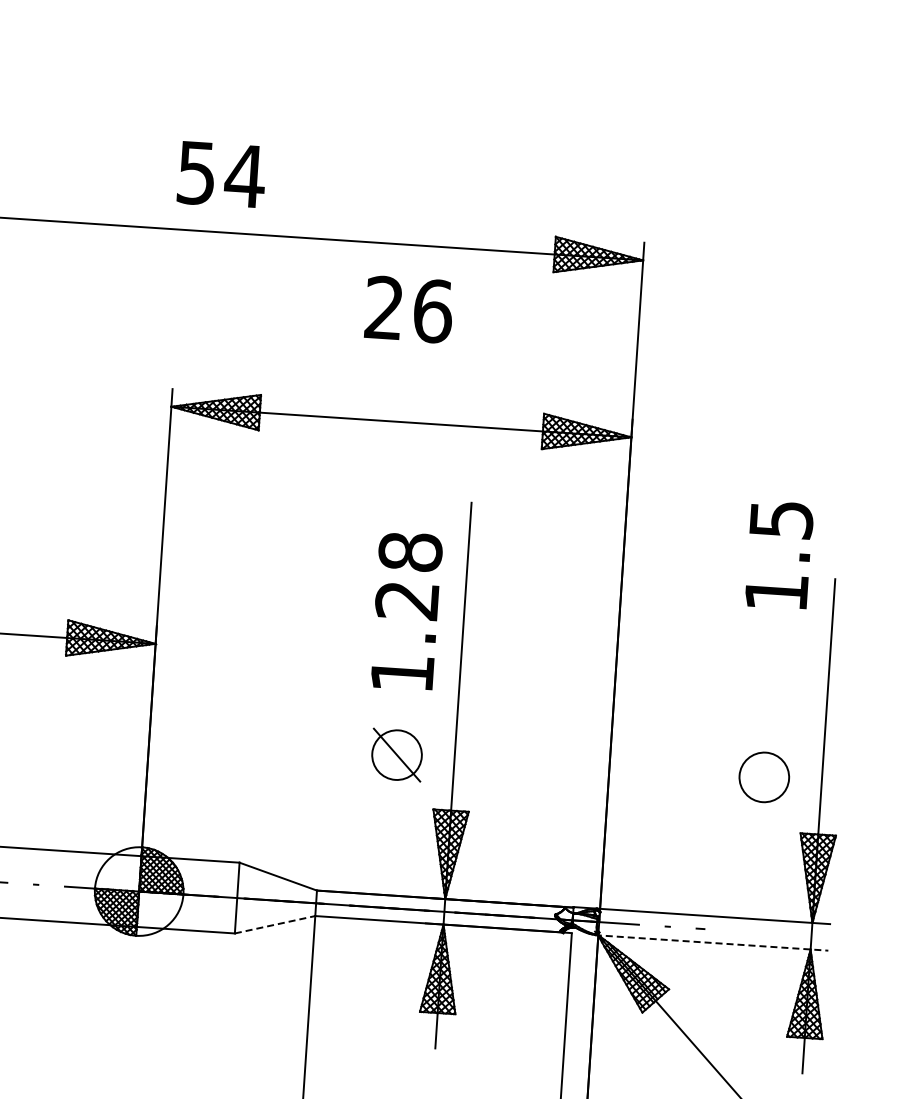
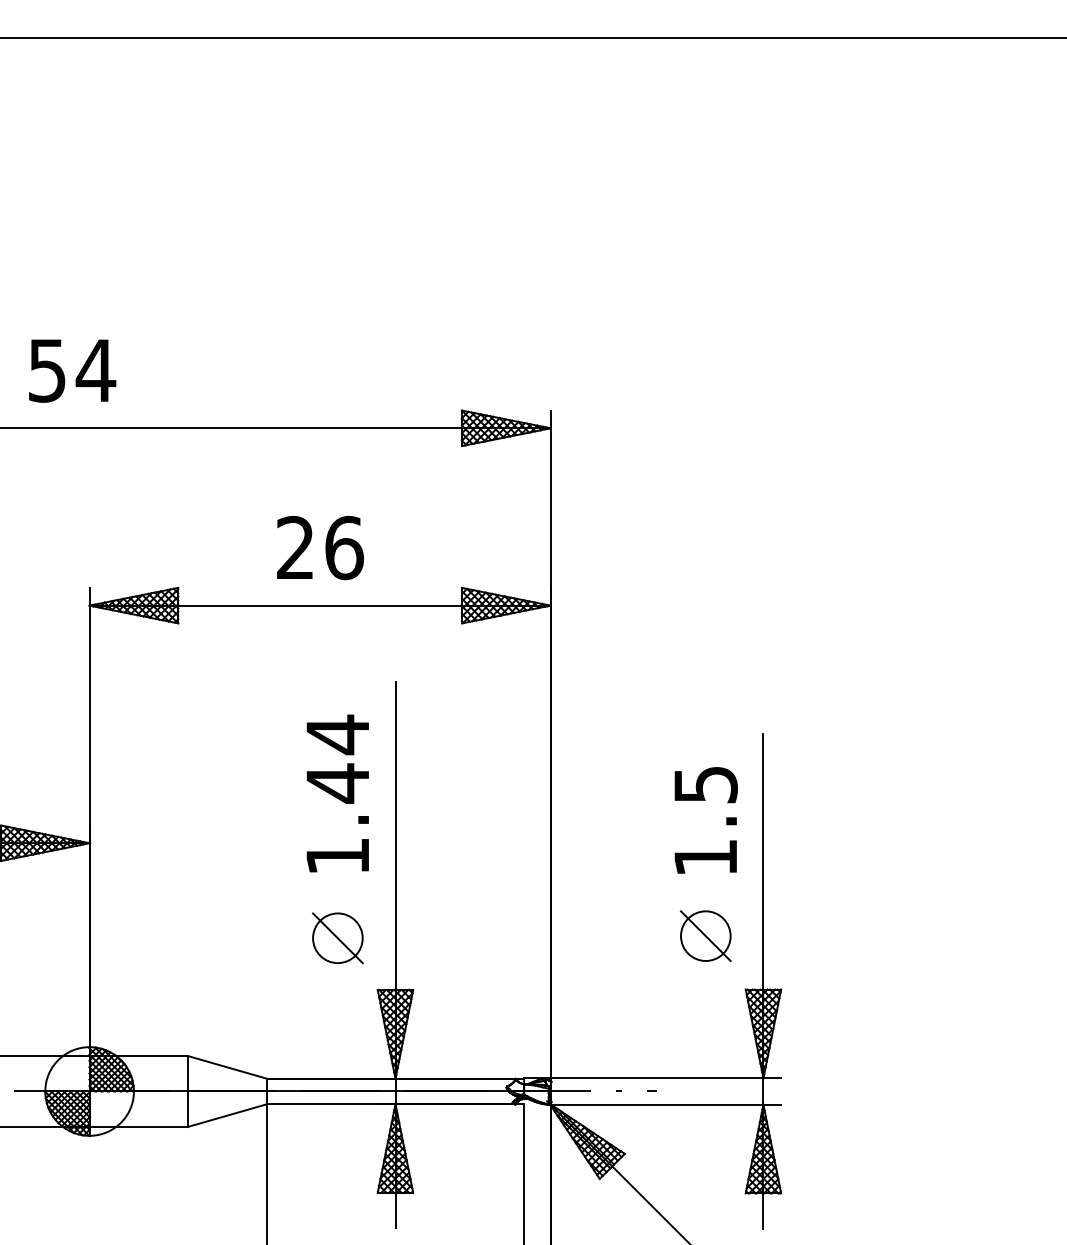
text: (221, 174) -> (72, 370), moved
text: (409, 309) -> (320, 547), moved
text: (778, 555) -> (705, 820), moved
text: (408, 575) -> (337, 758), 1.28 -> 1.44
line: (764, 776) -> (705, 935), added
line: (275, 924) -> (227, 1115), dashed -> solid
line: (711, 942) -> (664, 1104), dashed -> solid

